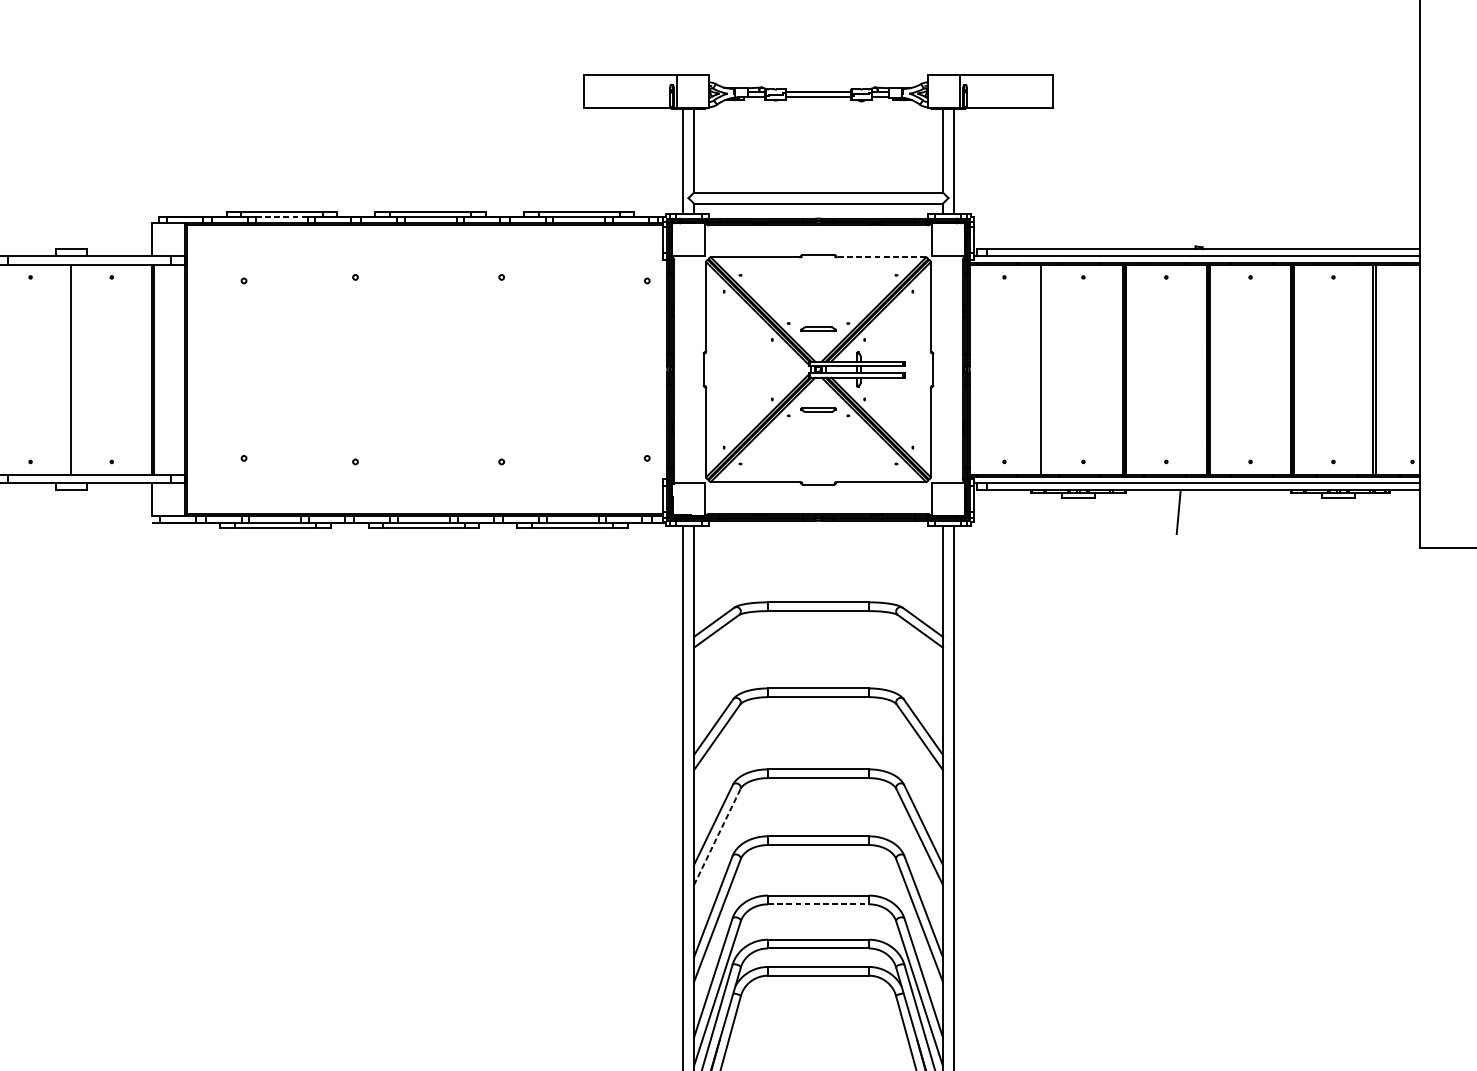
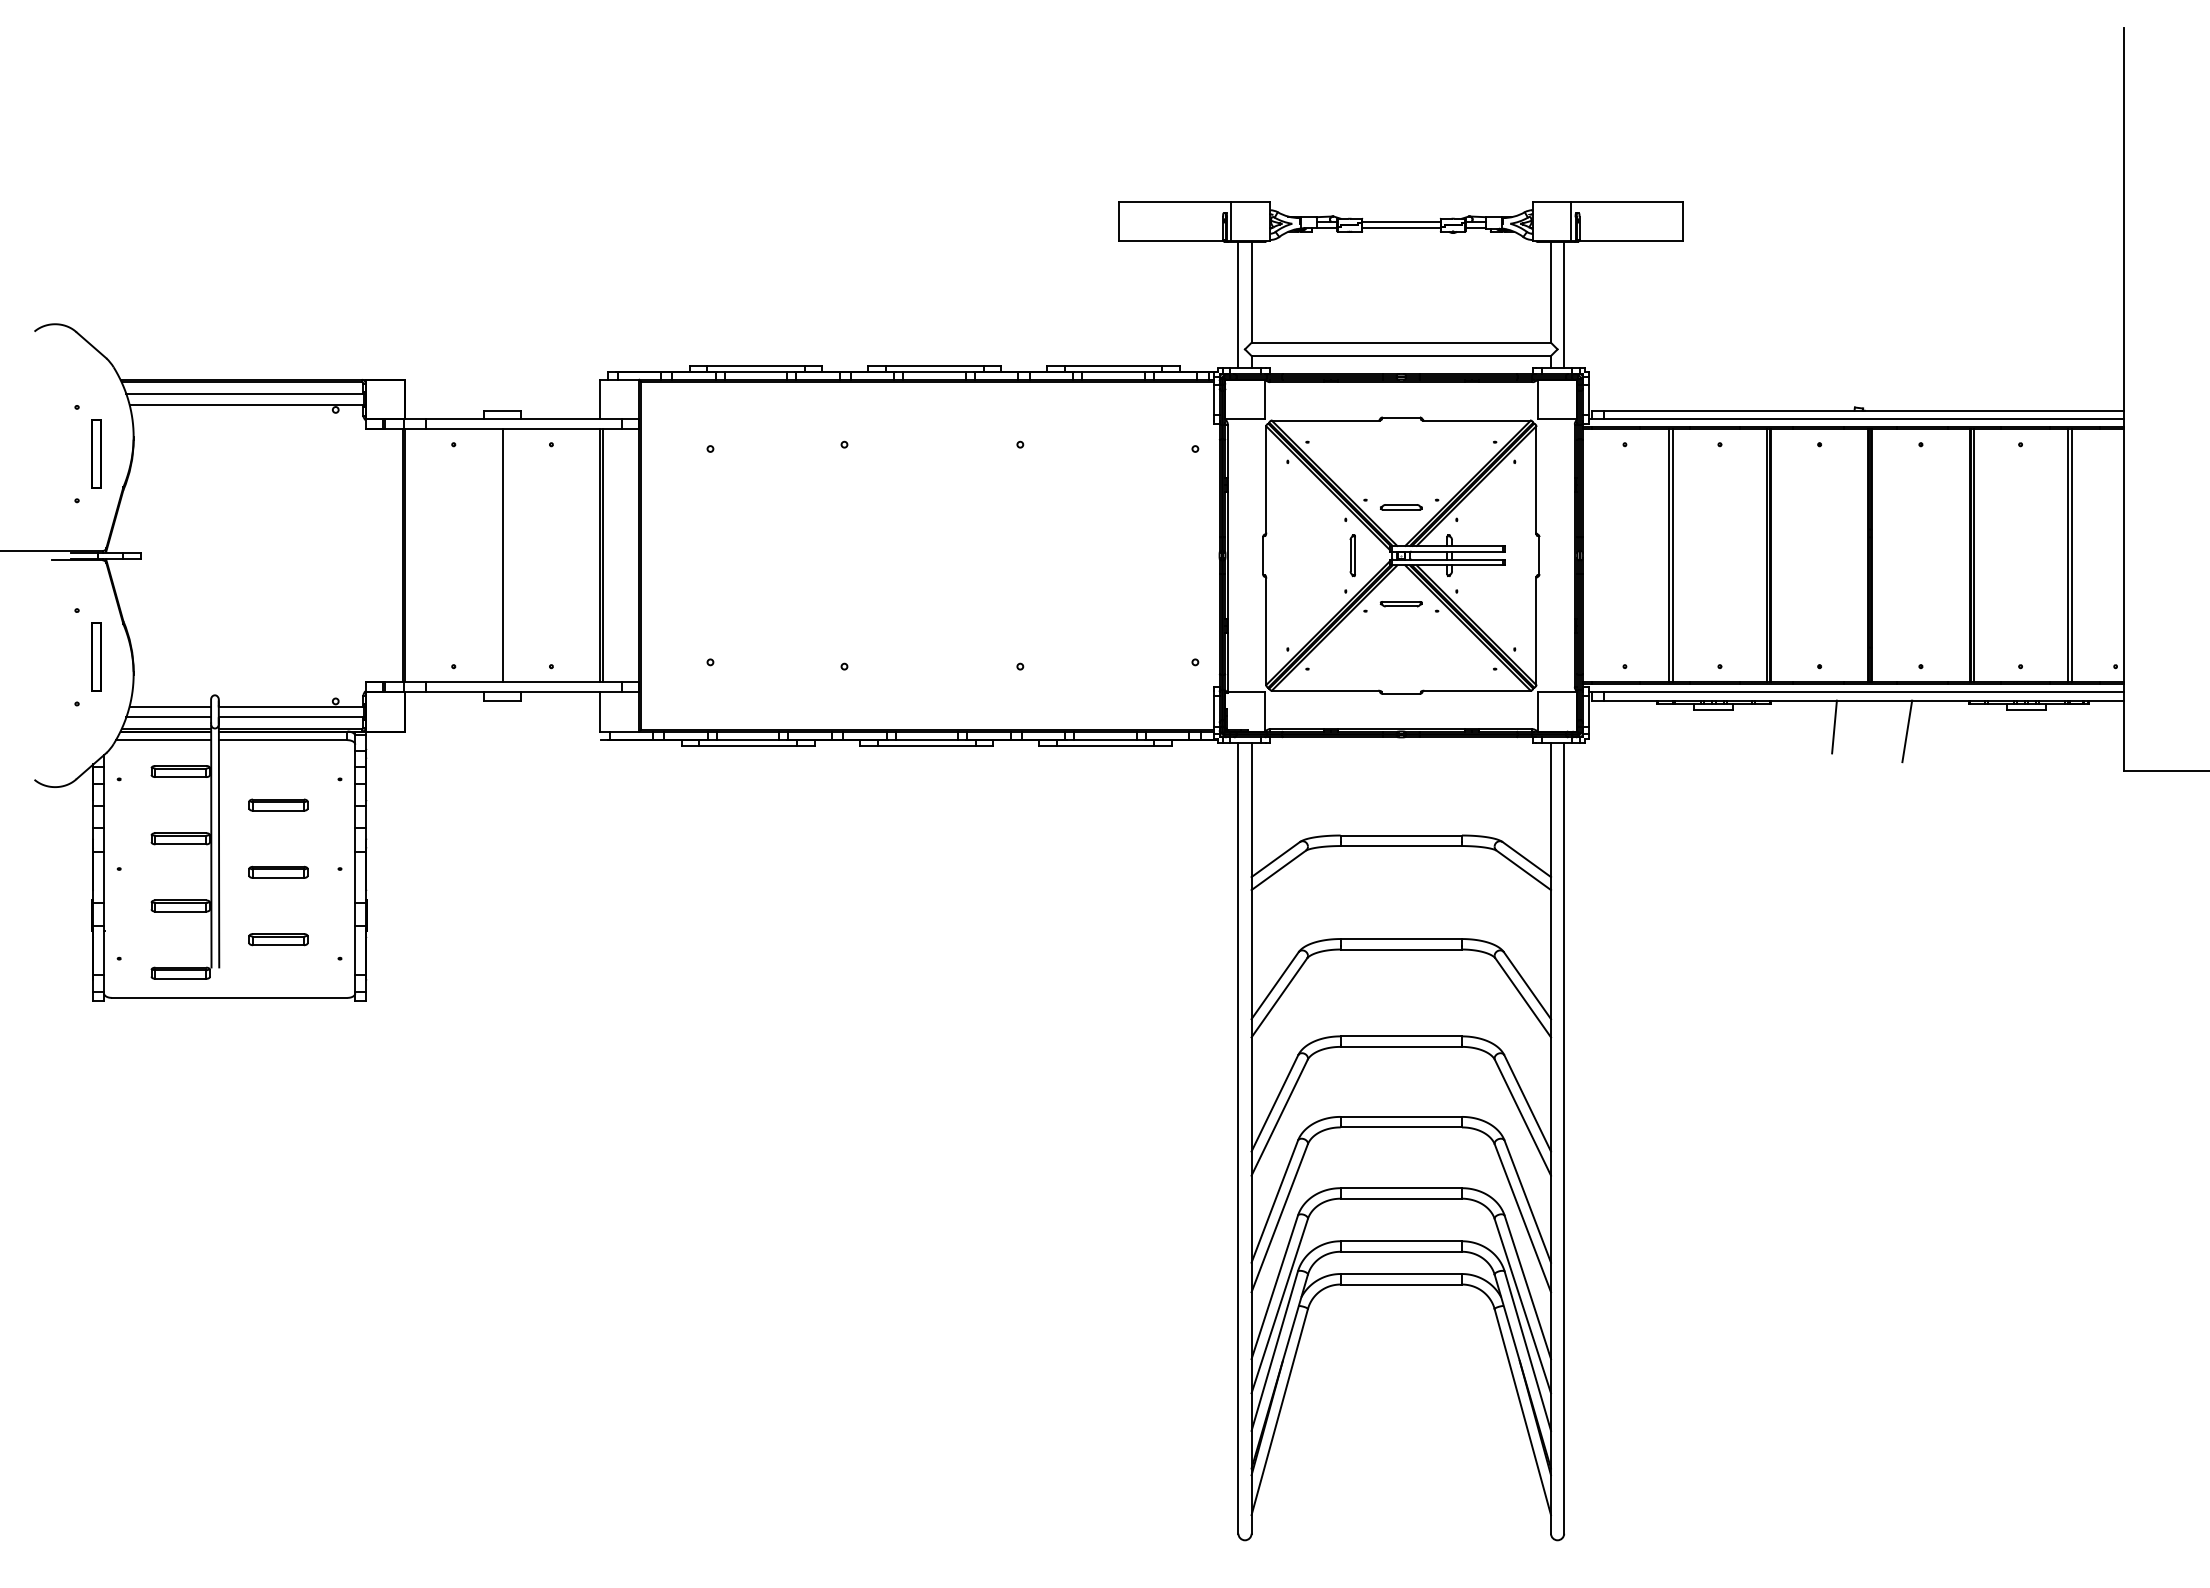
line: (282, 216) -> (756, 371), dashed -> solid
line: (881, 257) -> (1477, 420), dashed -> solid
part: (777, 369) -> (1352, 555), added
line: (1044, 369) -> (1672, 555), added
line: (1239, 515) -> (1907, 731), added
line: (717, 836) -> (1279, 1117), dashed -> solid
line: (818, 904) -> (1401, 1198), dashed -> solid

